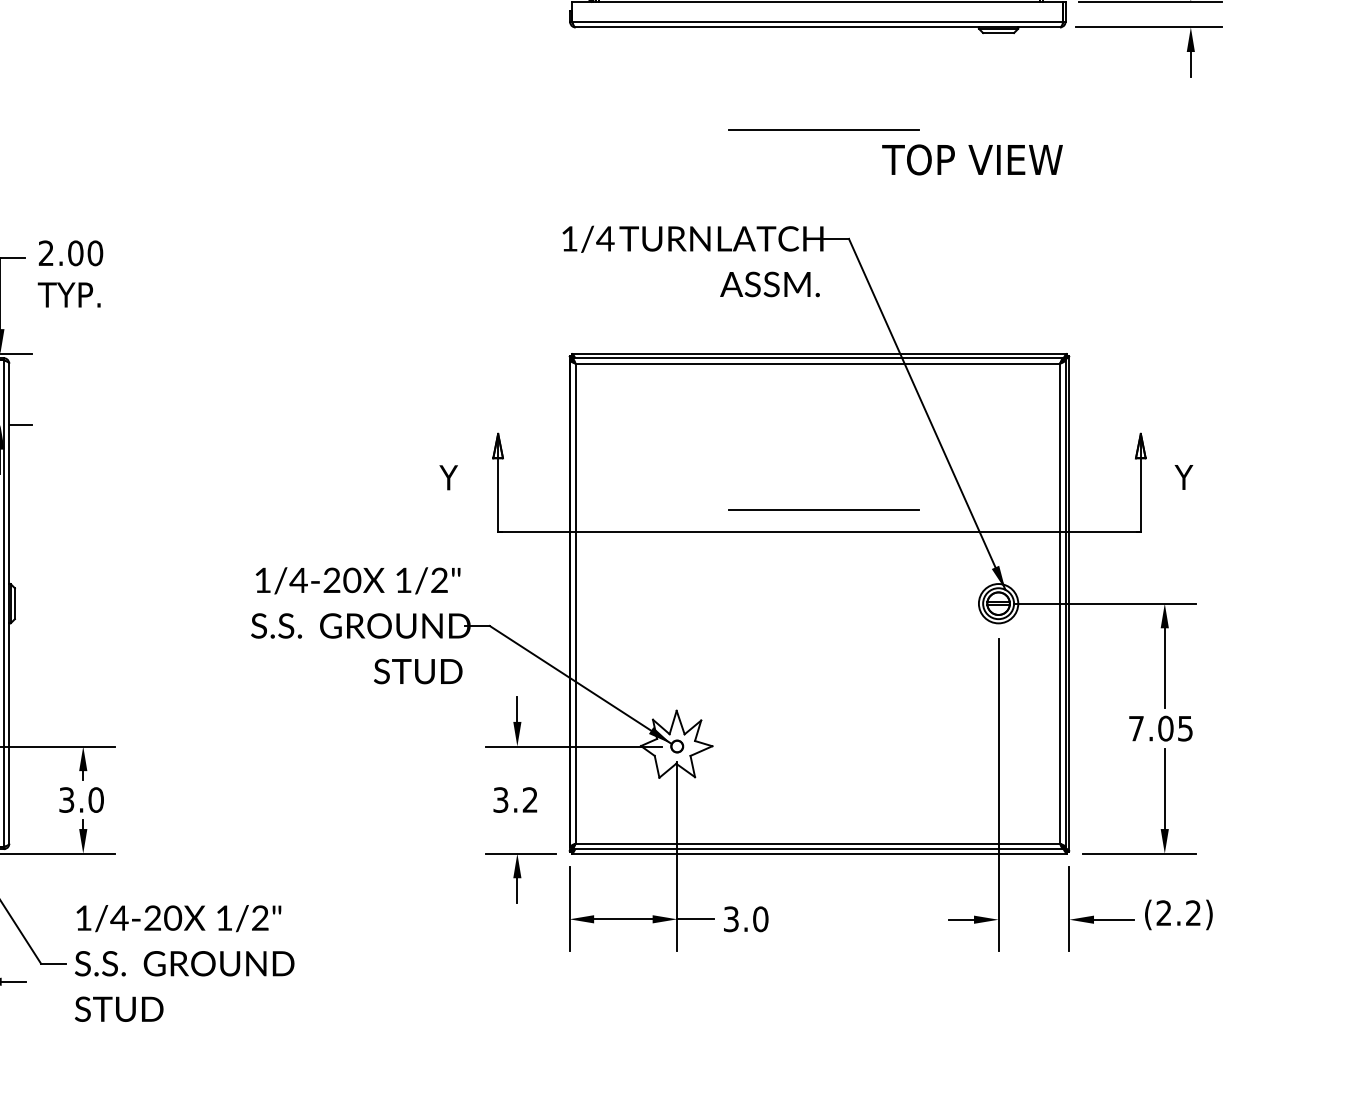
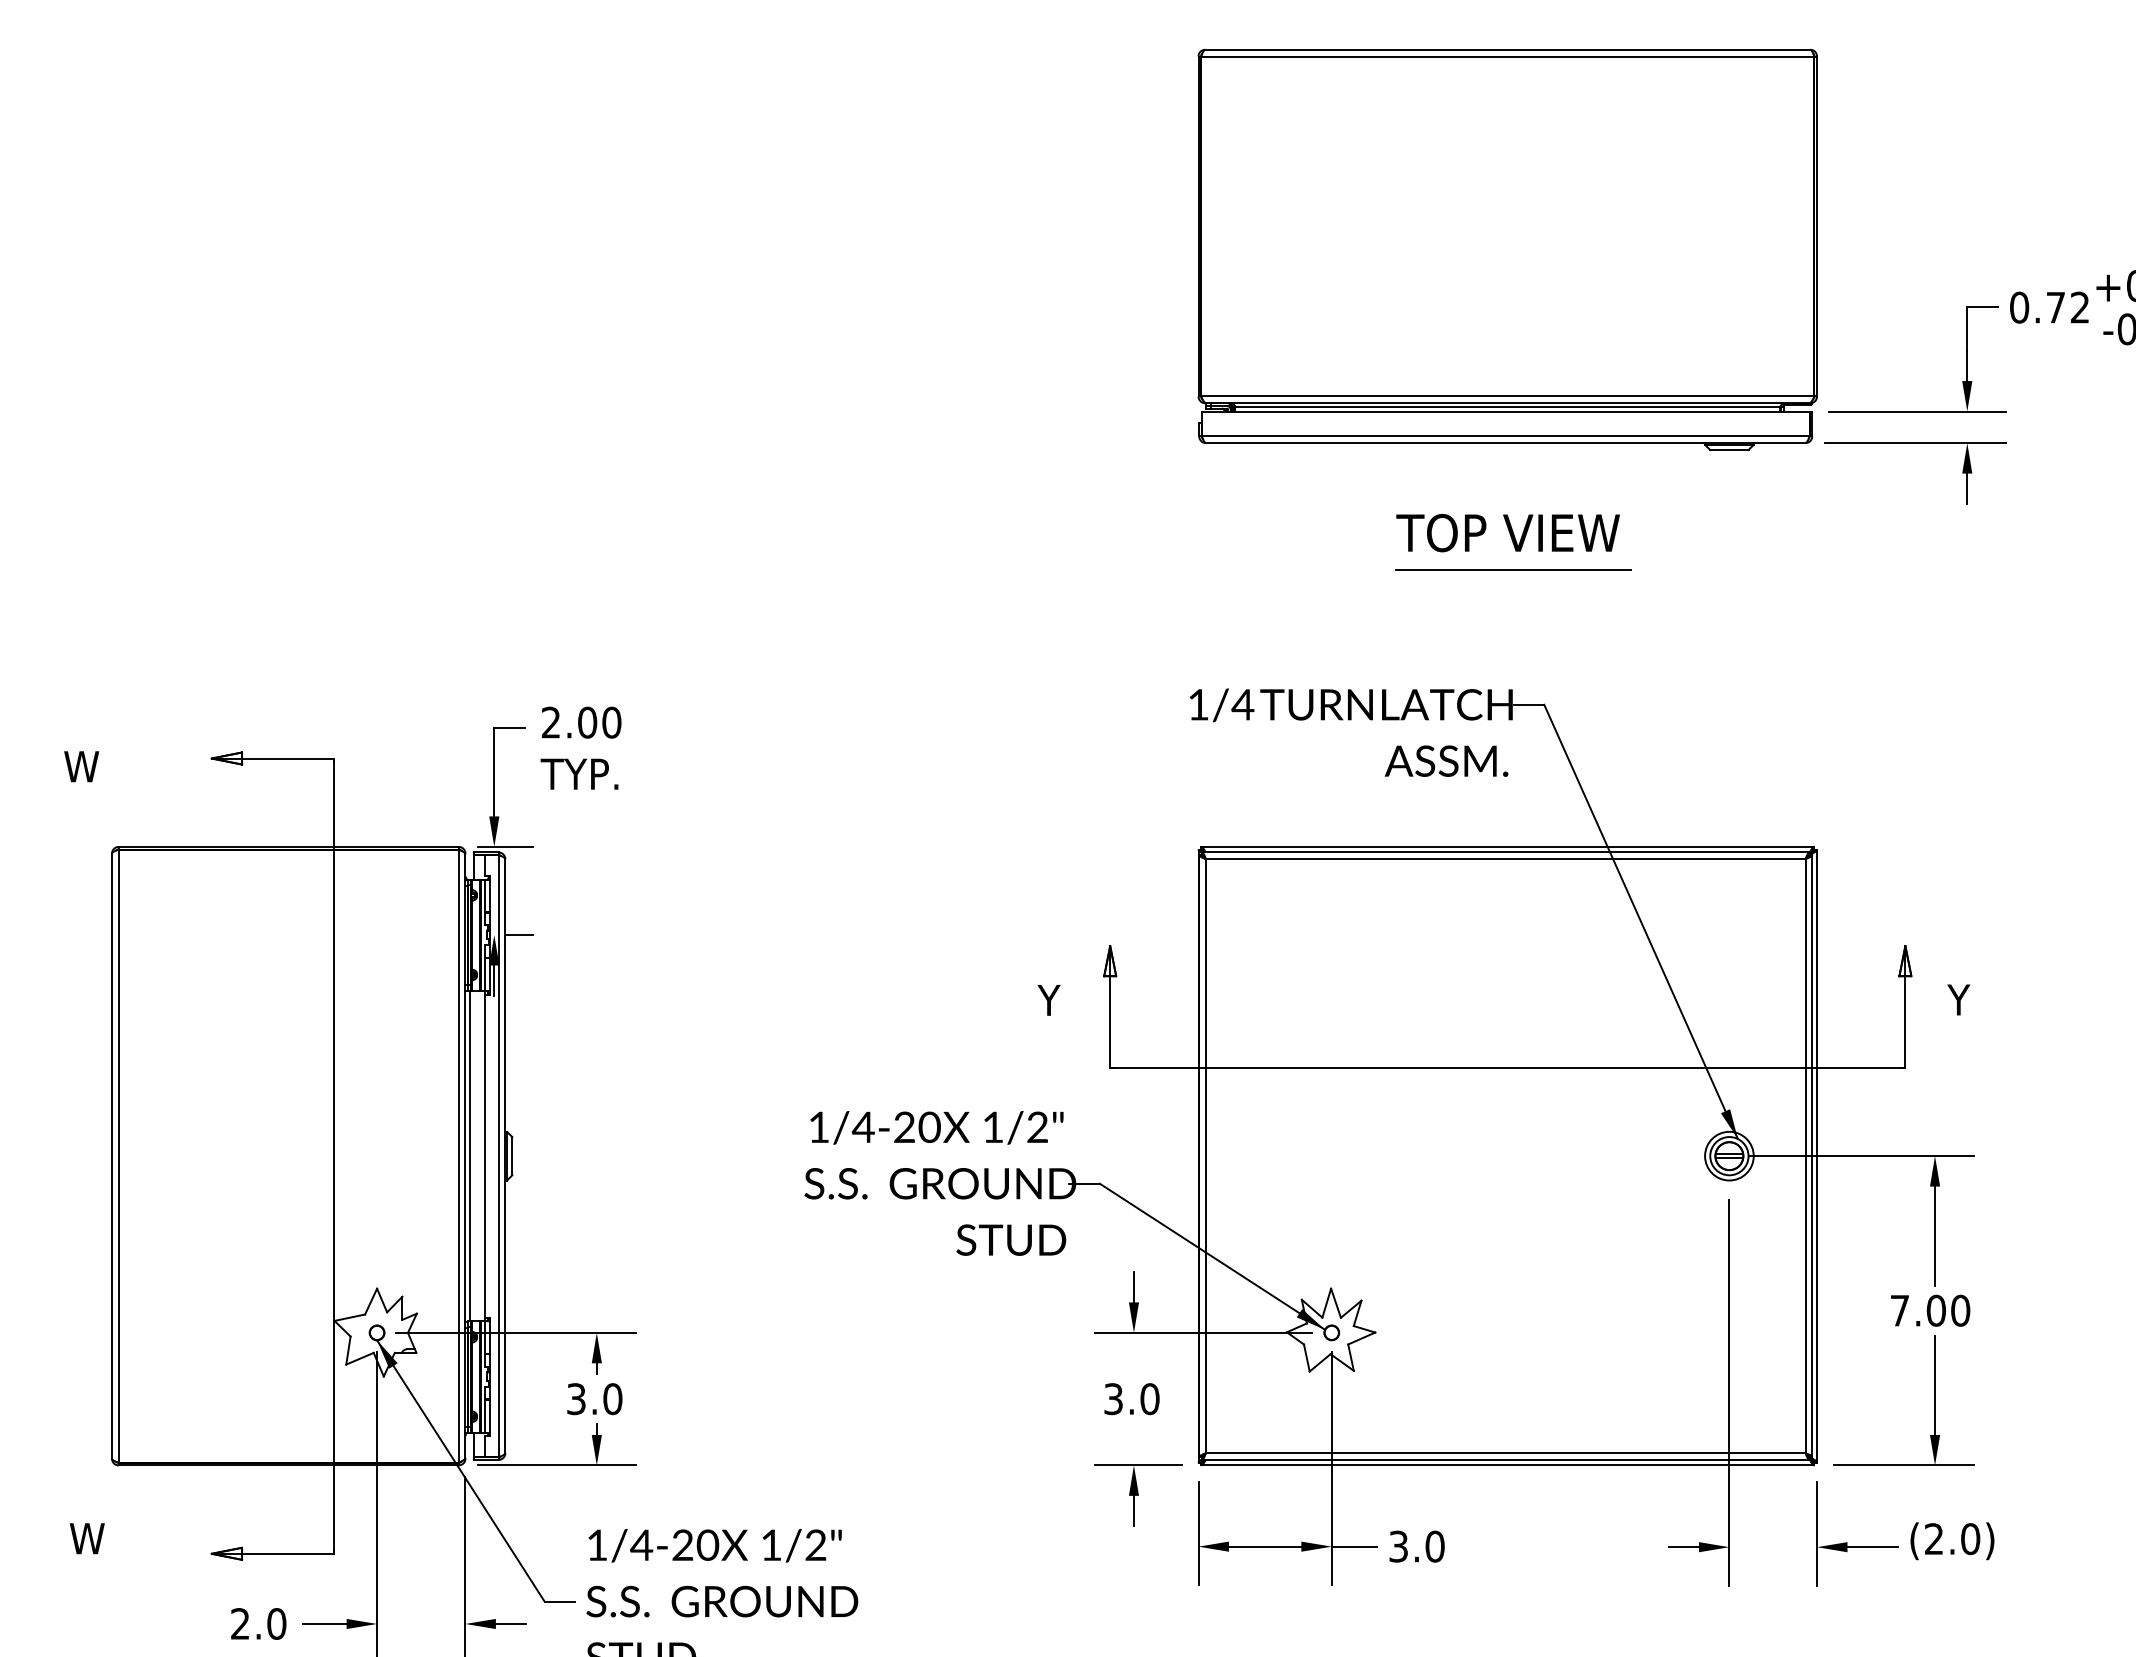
text: (972, 160) -> (1507, 533), moved
line: (824, 510) -> (1513, 1040), removed
text: (1185, 728) -> (1960, 1310), 7.05 -> 7.00
text: (529, 800) -> (1149, 1399), 3.2 -> 3.0
text: (1193, 913) -> (1970, 1539), (2.2) -> (2.0)

